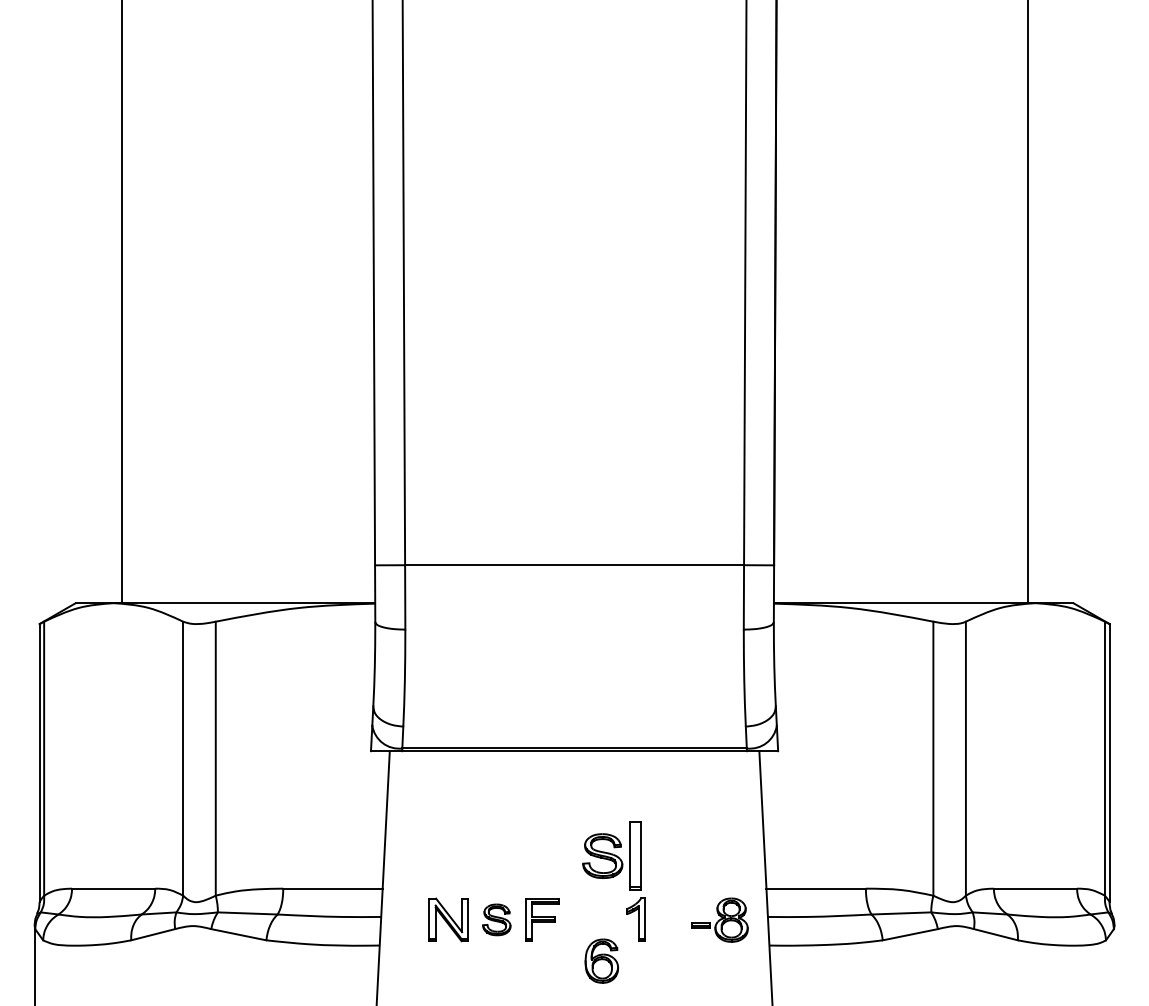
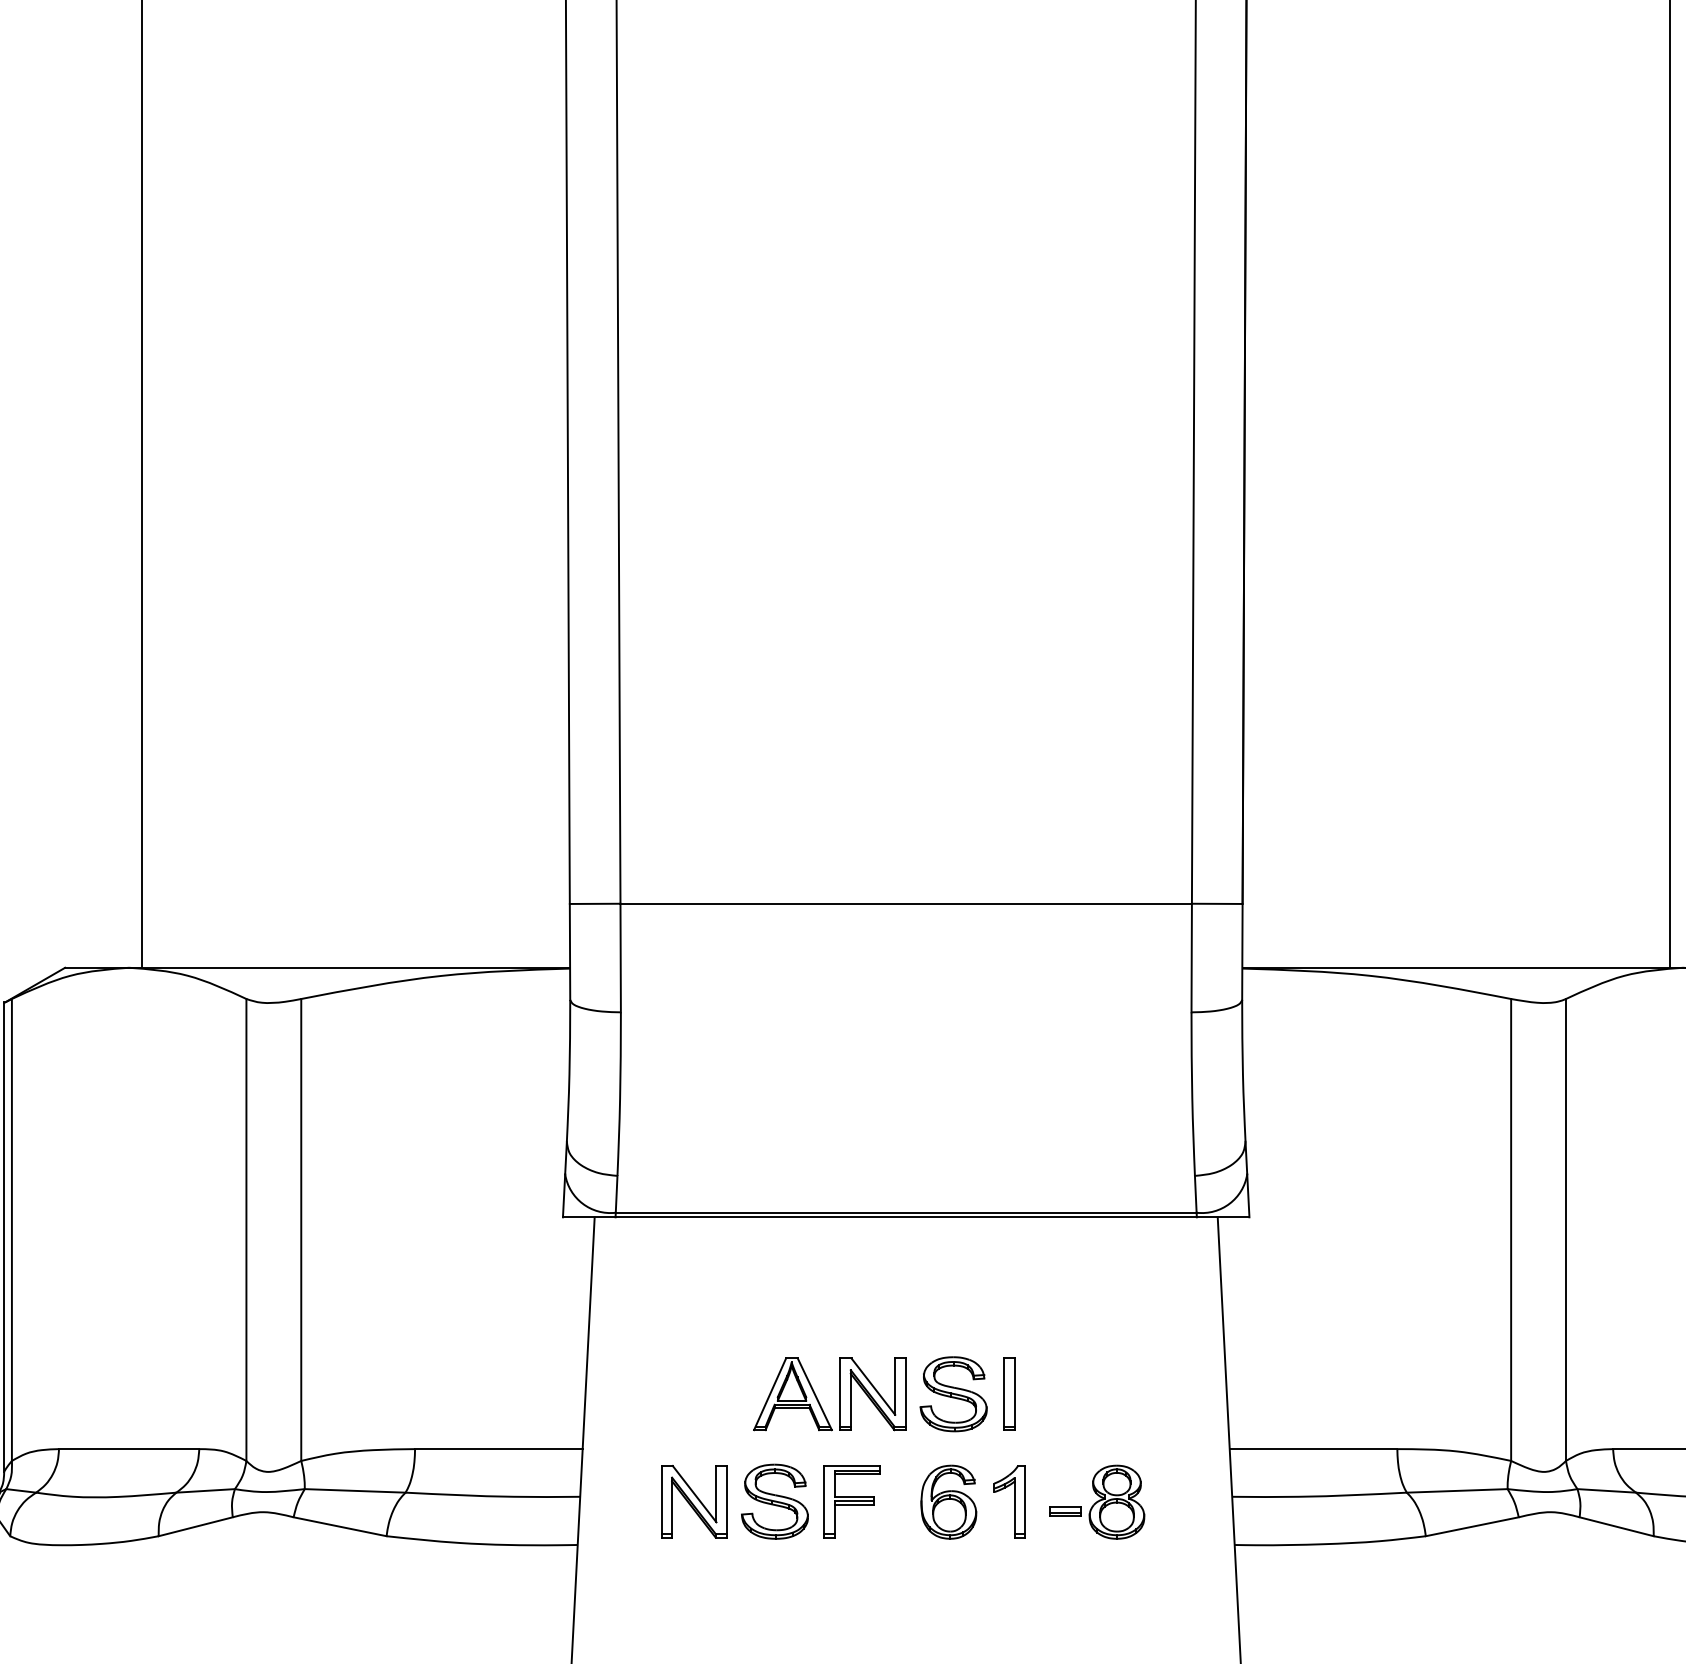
part: (528, 855) -> (828, 1393), added
part: (635, 855) -> (1008, 1393), size x0.62
part: (496, 919) -> (774, 1501), size x1.43
part: (719, 919) -> (1096, 1501), moved
part: (601, 960) -> (948, 1501), moved

